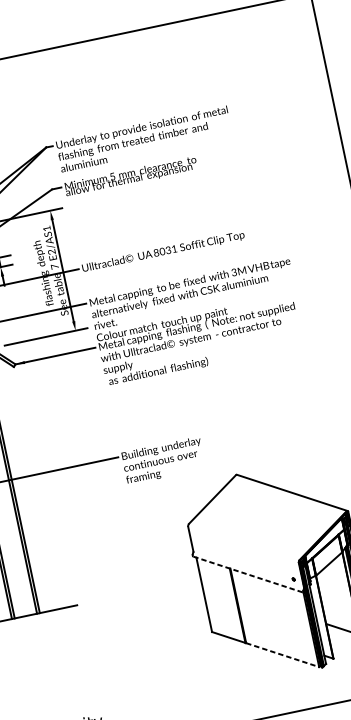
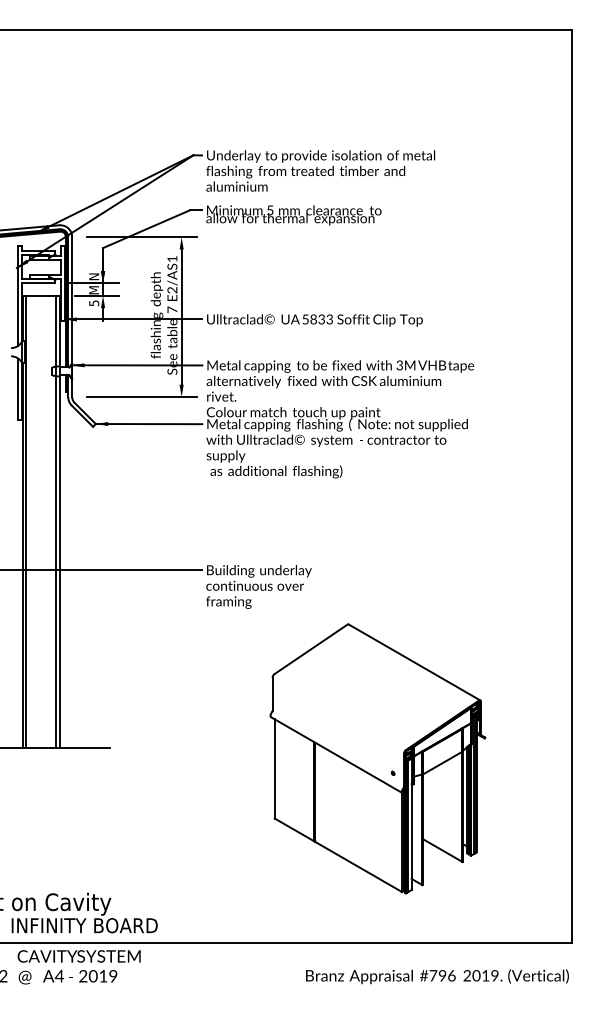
text: (165, 251) -> (317, 319), 8031 -> 5833
line: (248, 575) -> (336, 755), dashed -> solid
line: (283, 655) -> (359, 867), dashed -> solid

